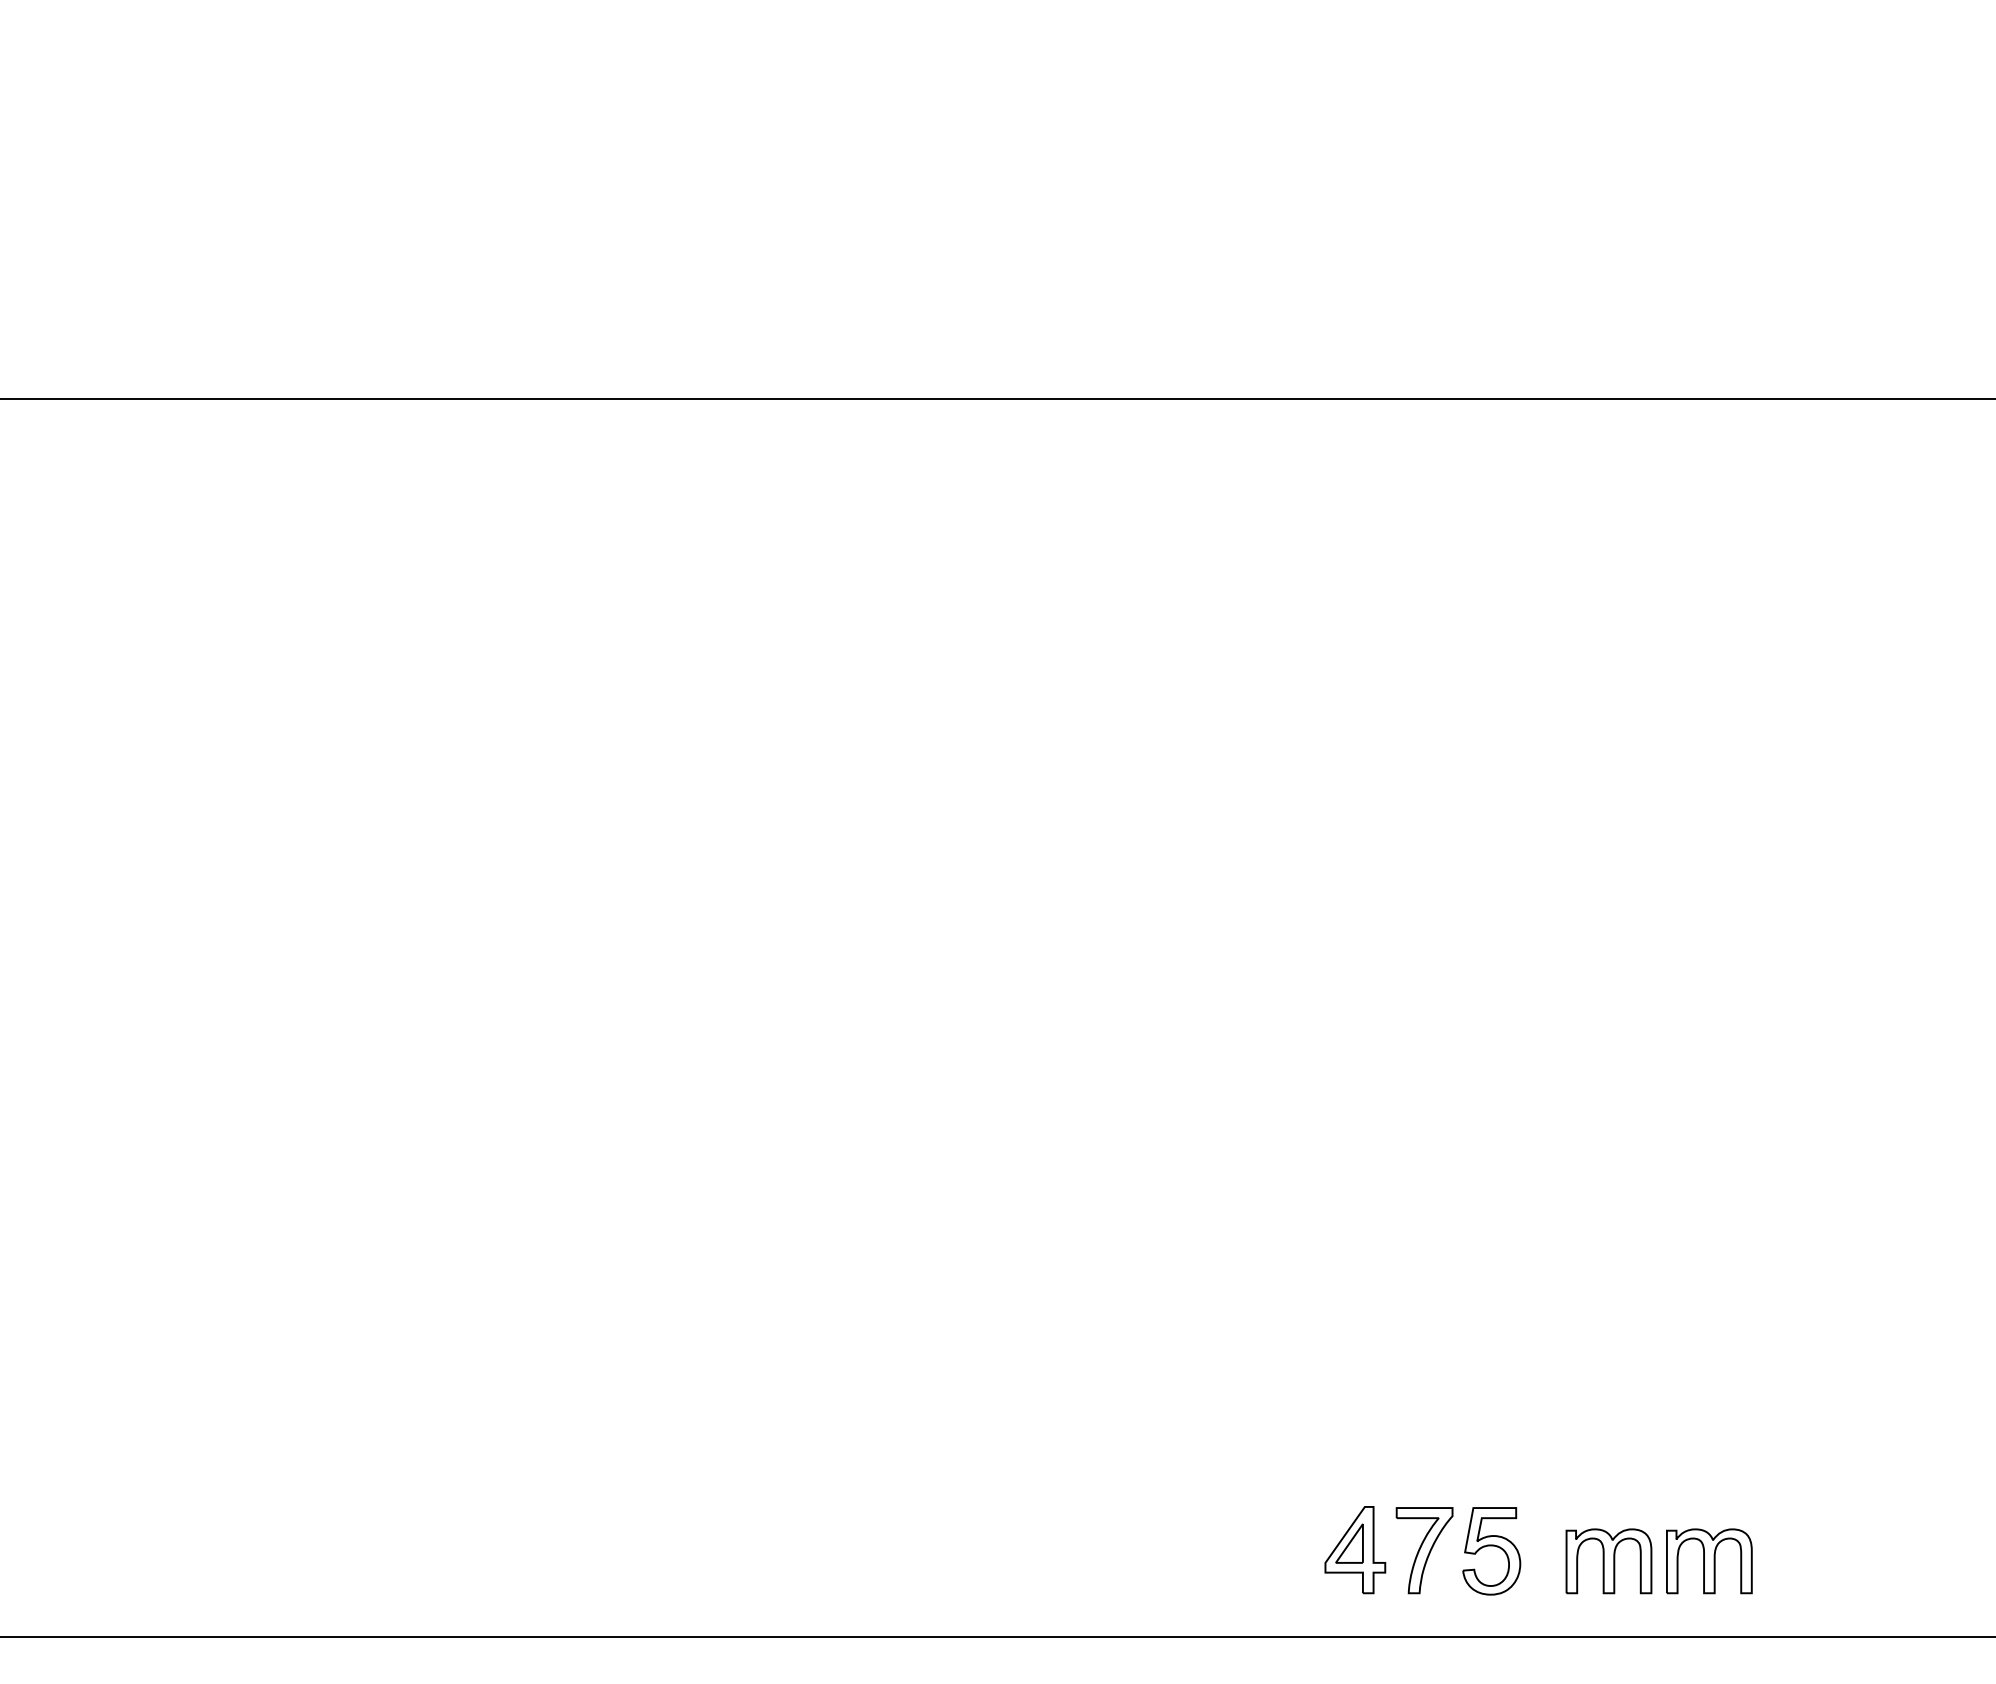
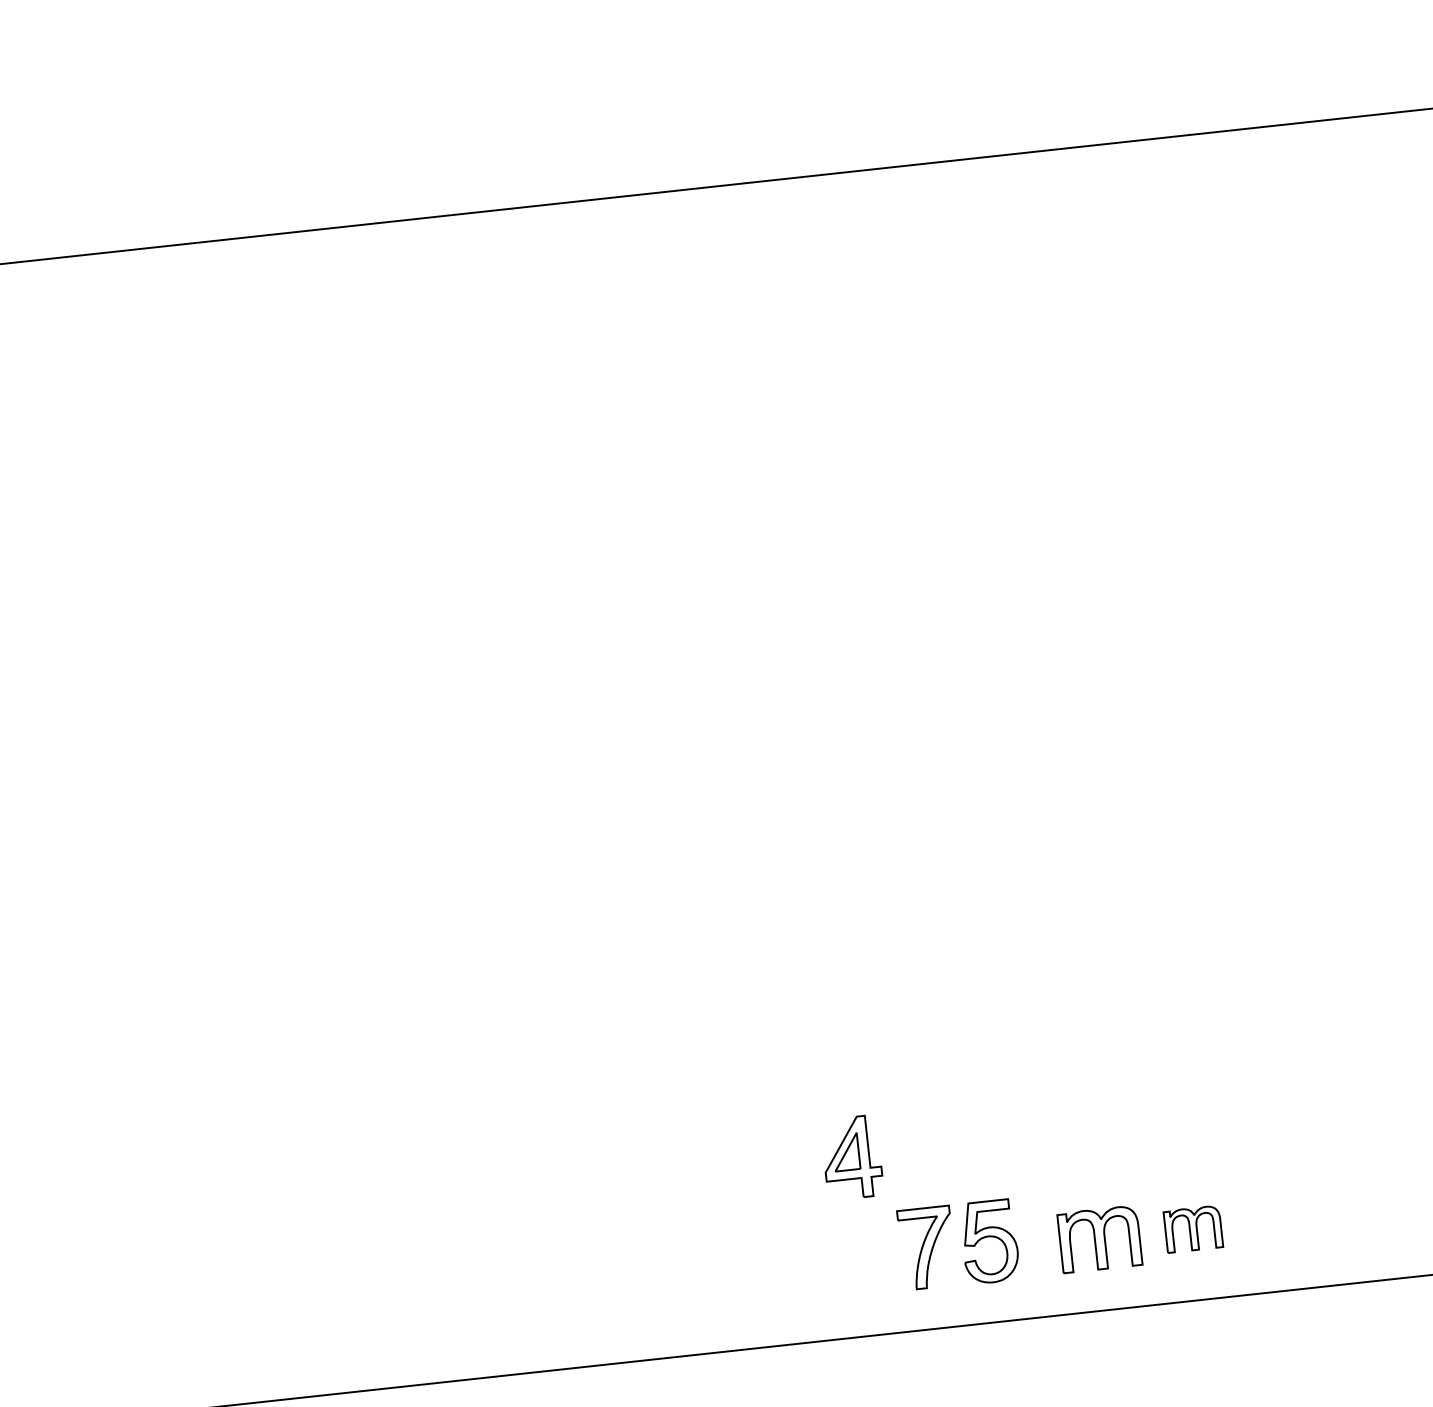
part: (1355, 1550) -> (852, 1158), moved
part: (1709, 1561) -> (1193, 1229), size x0.7

